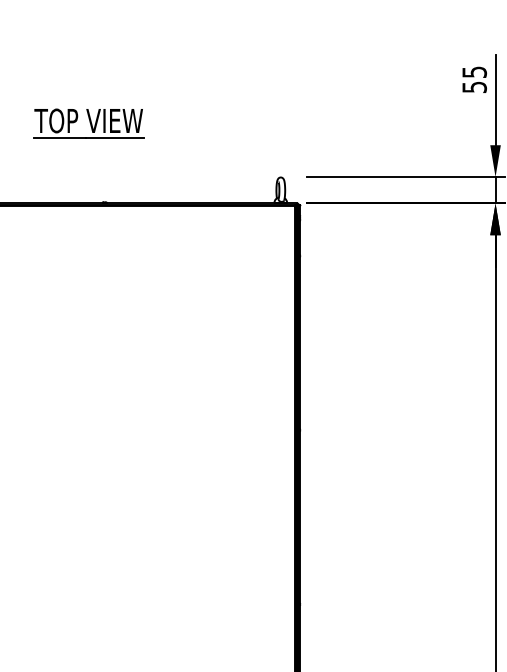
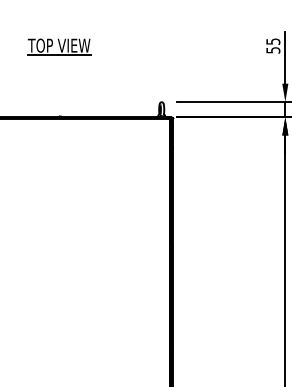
part: (89, 122) -> (59, 46), moved

